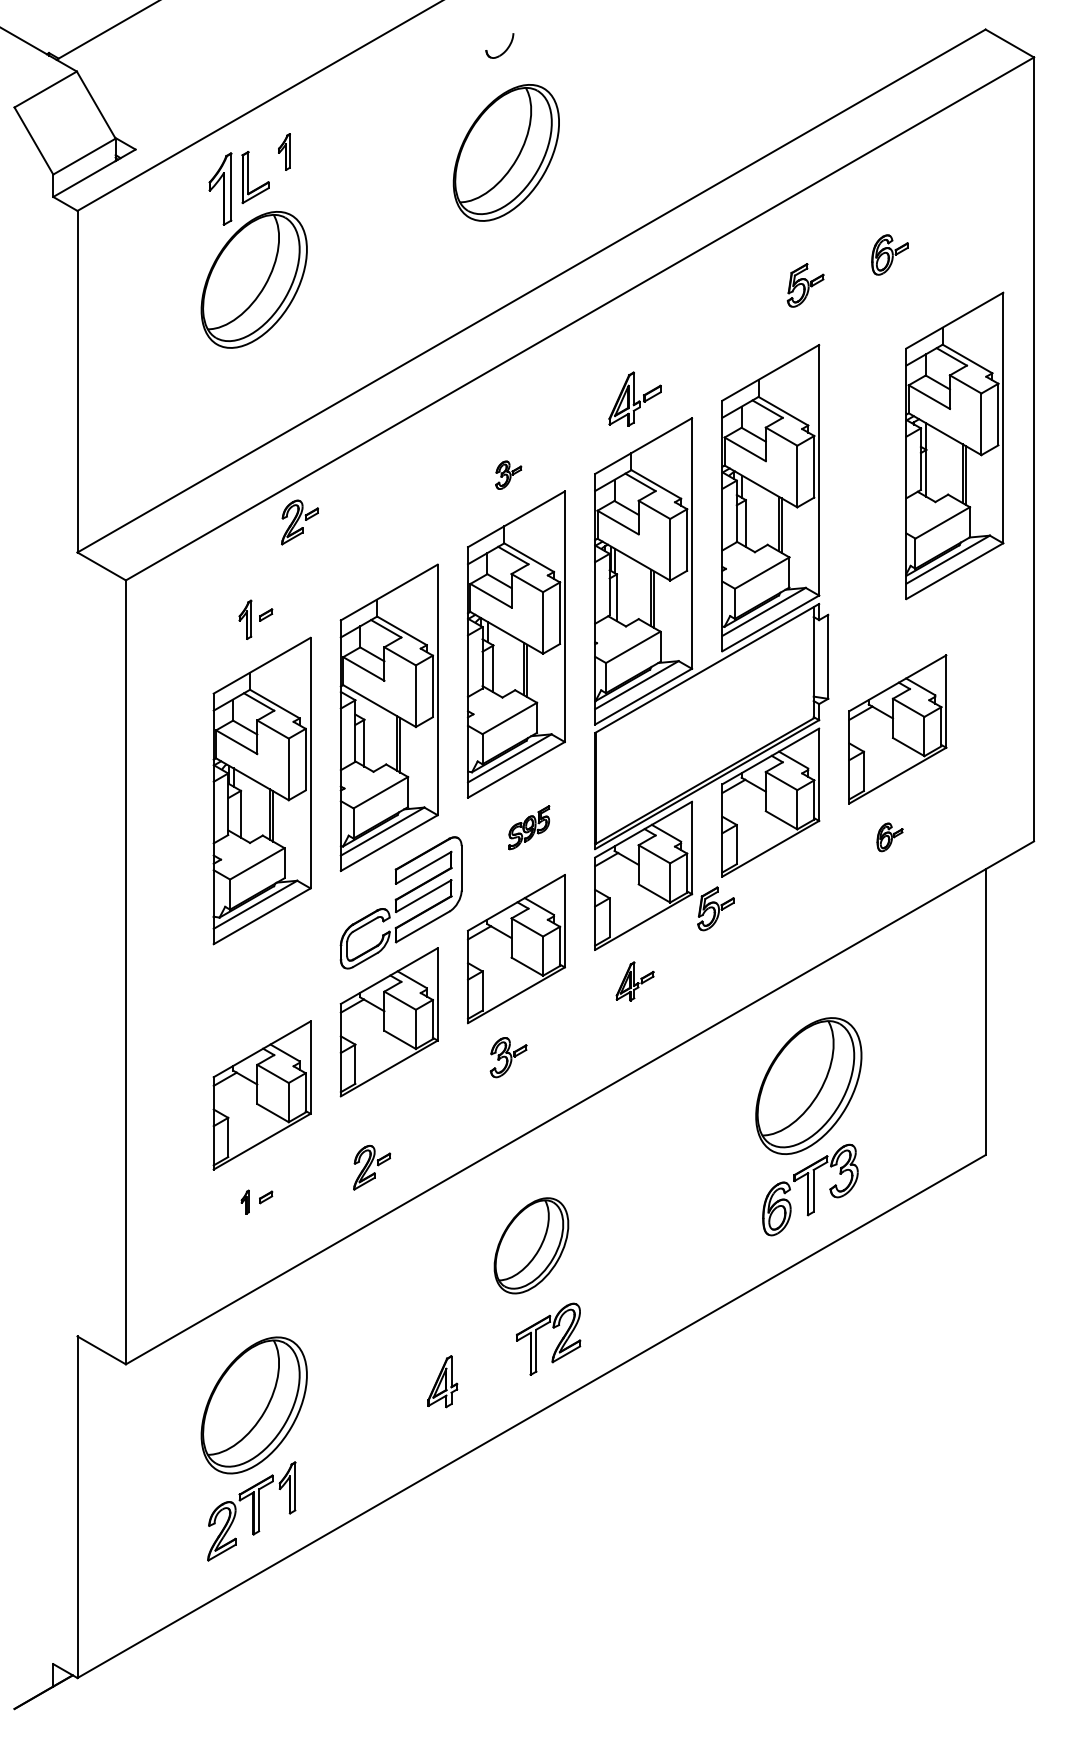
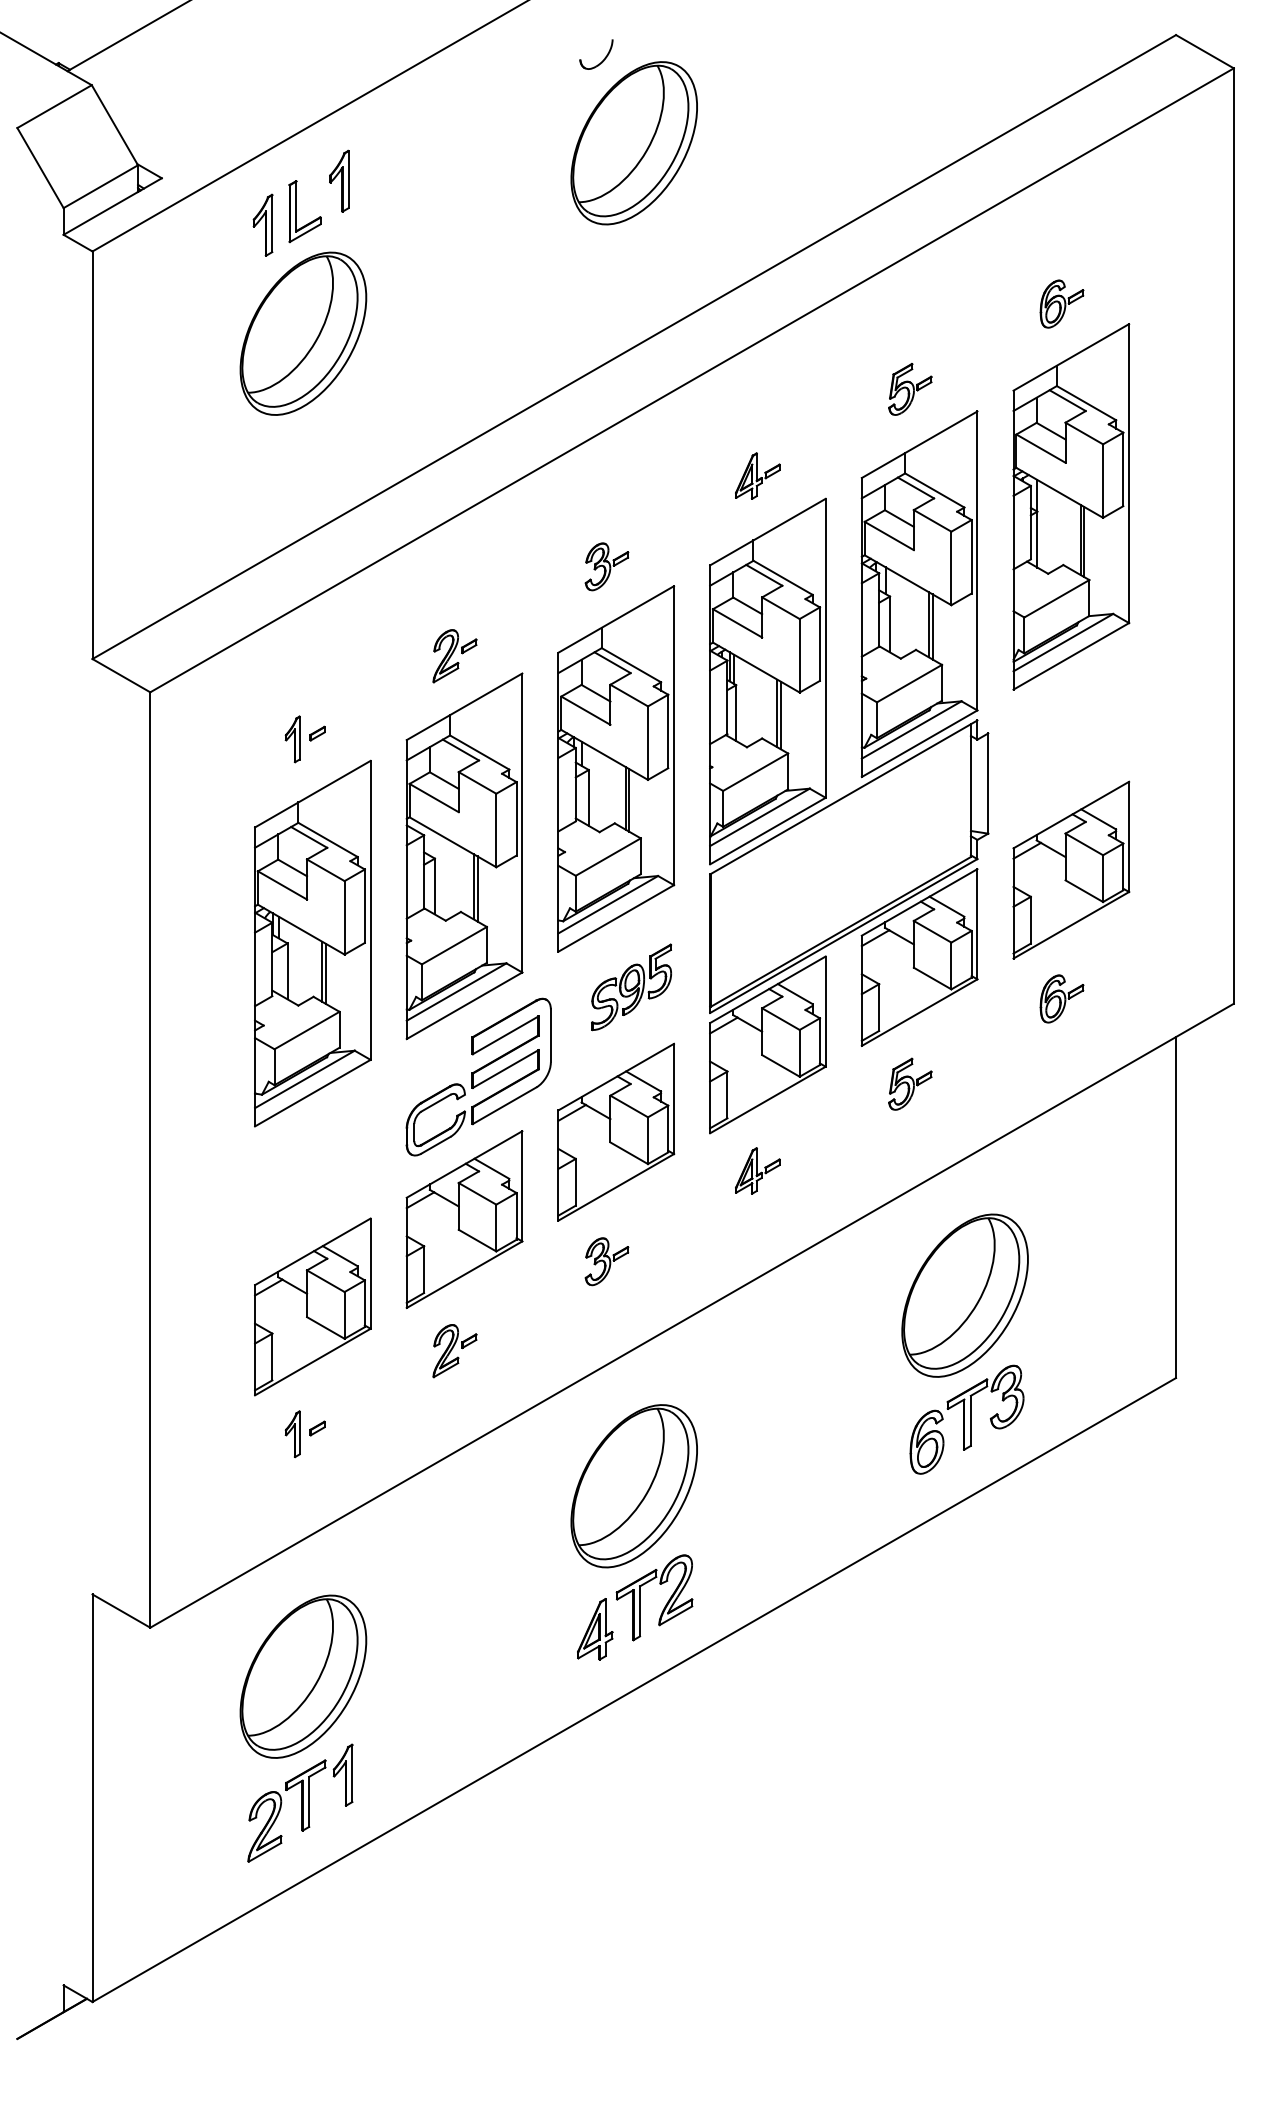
part: (284, 151) -> (339, 180), size x1.43
part: (505, 153) -> (633, 143), moved
part: (219, 188) -> (262, 224), size x0.71
part: (805, 285) -> (910, 389), moved
part: (634, 398) -> (757, 475), size x0.71
part: (954, 445) -> (1071, 506), moved
part: (508, 474) -> (606, 566), size x1.43
part: (299, 522) -> (454, 656), moved
part: (529, 827) -> (631, 987), size x1.67
part: (889, 836) -> (1061, 998), size x1.43
part: (716, 908) -> (910, 1083), moved
part: (371, 1168) -> (454, 1351), moved
part: (245, 1202) -> (292, 1434), size x1.67
part: (530, 1245) -> (633, 1486), size x1.43
part: (442, 1381) -> (595, 1629), moved

